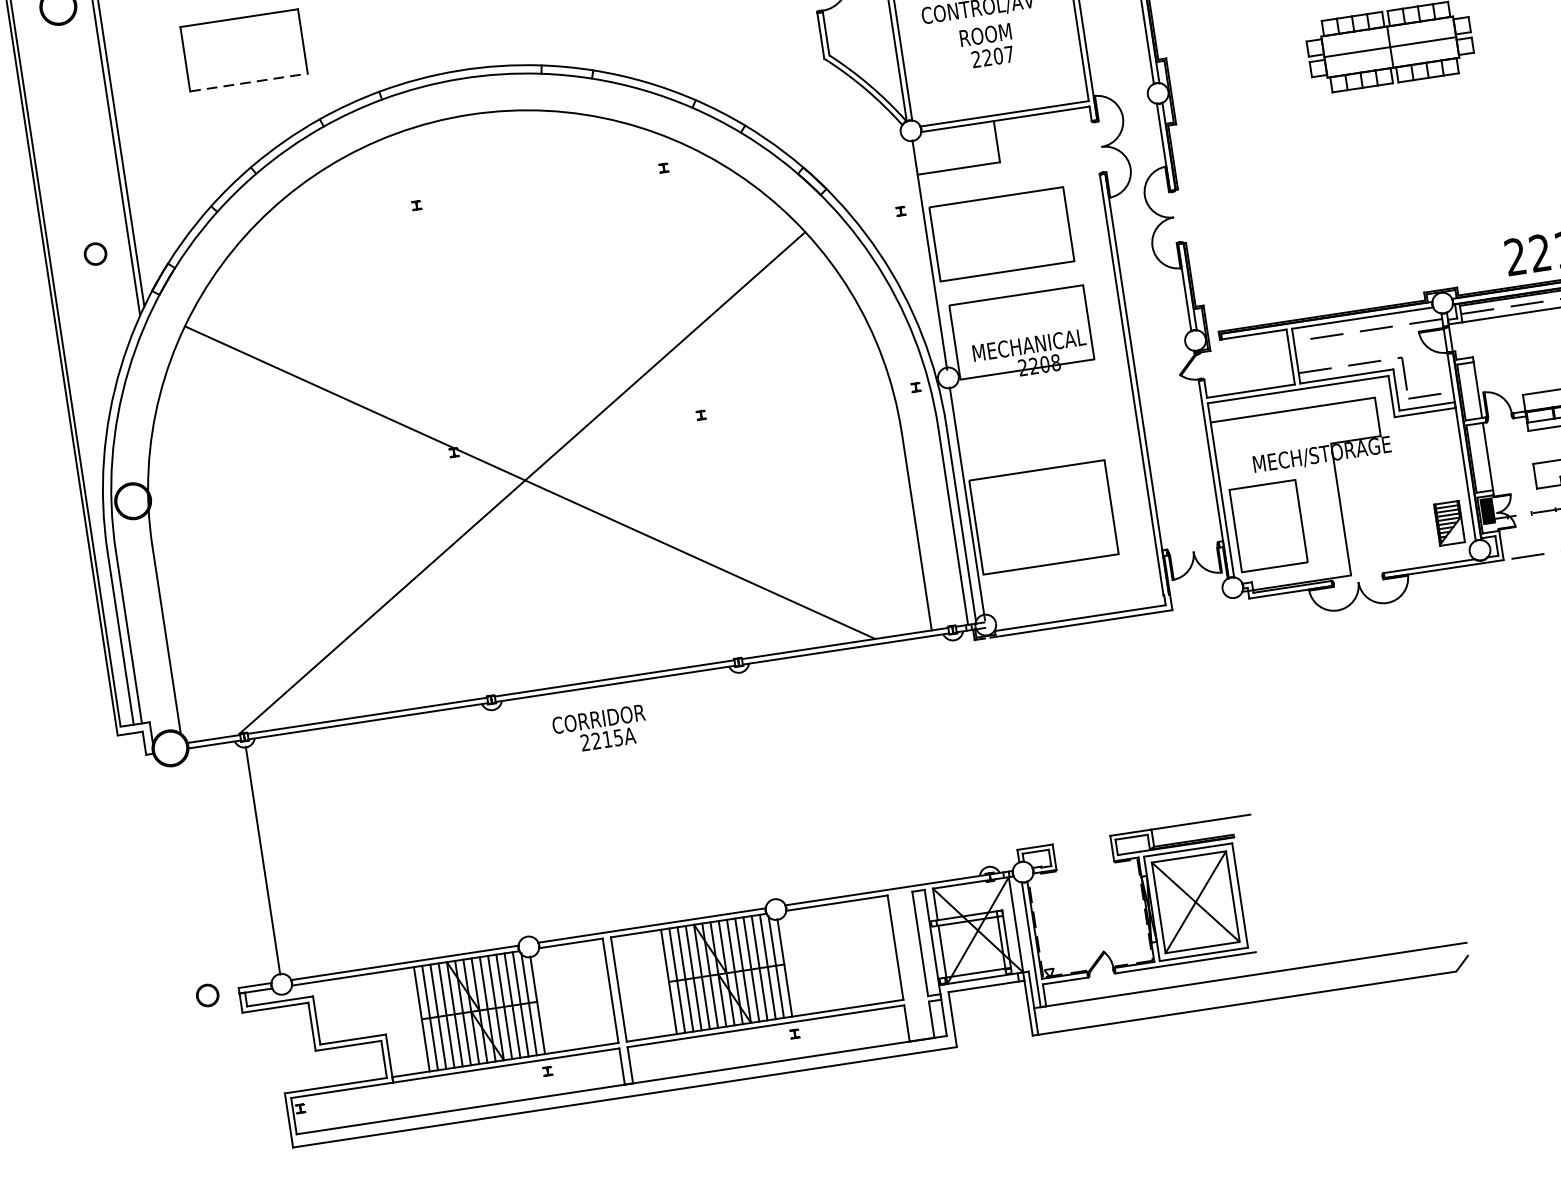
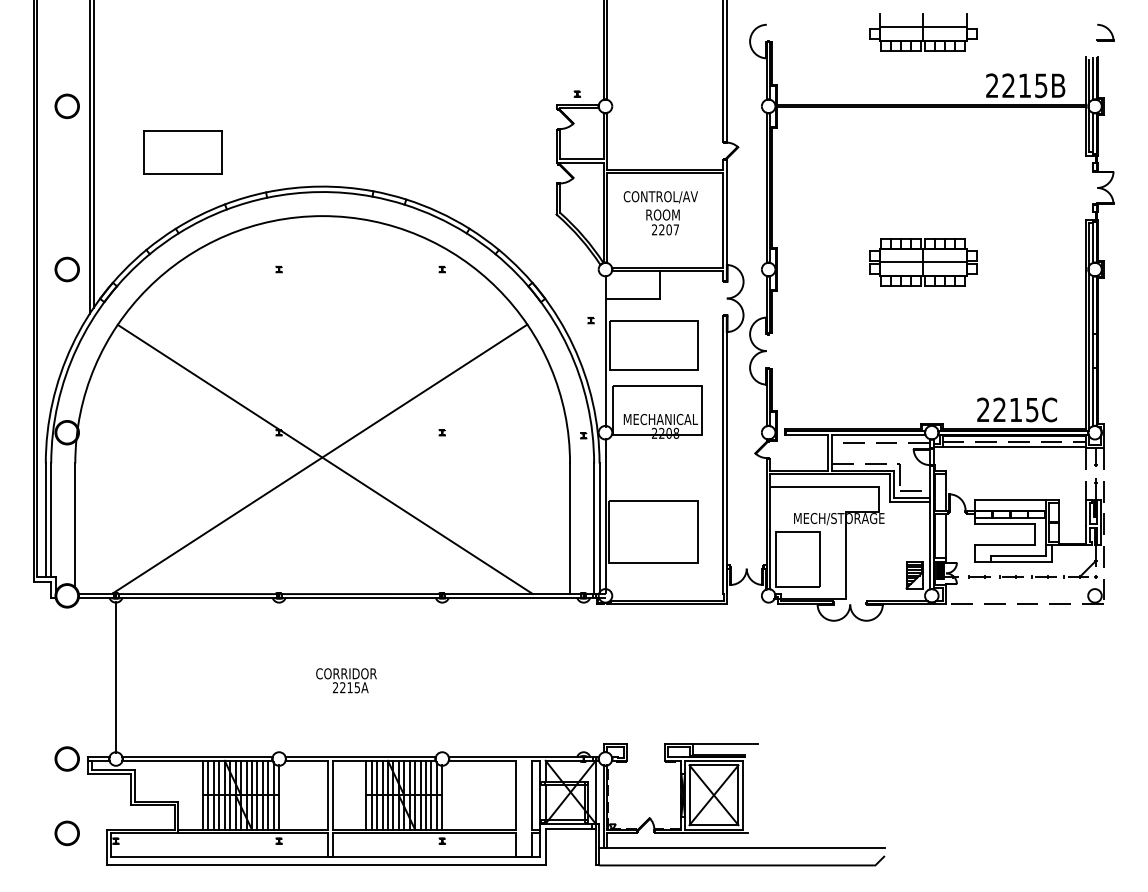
line: (248, 82) -> (182, 173), dashed -> solid
part: (94, 254) -> (66, 269), size x1.67
text: (600, 729) -> (346, 680), moved
circle: (206, 994) -> (66, 758), size x1.67
part: (223, 1108) -> (66, 833), added

